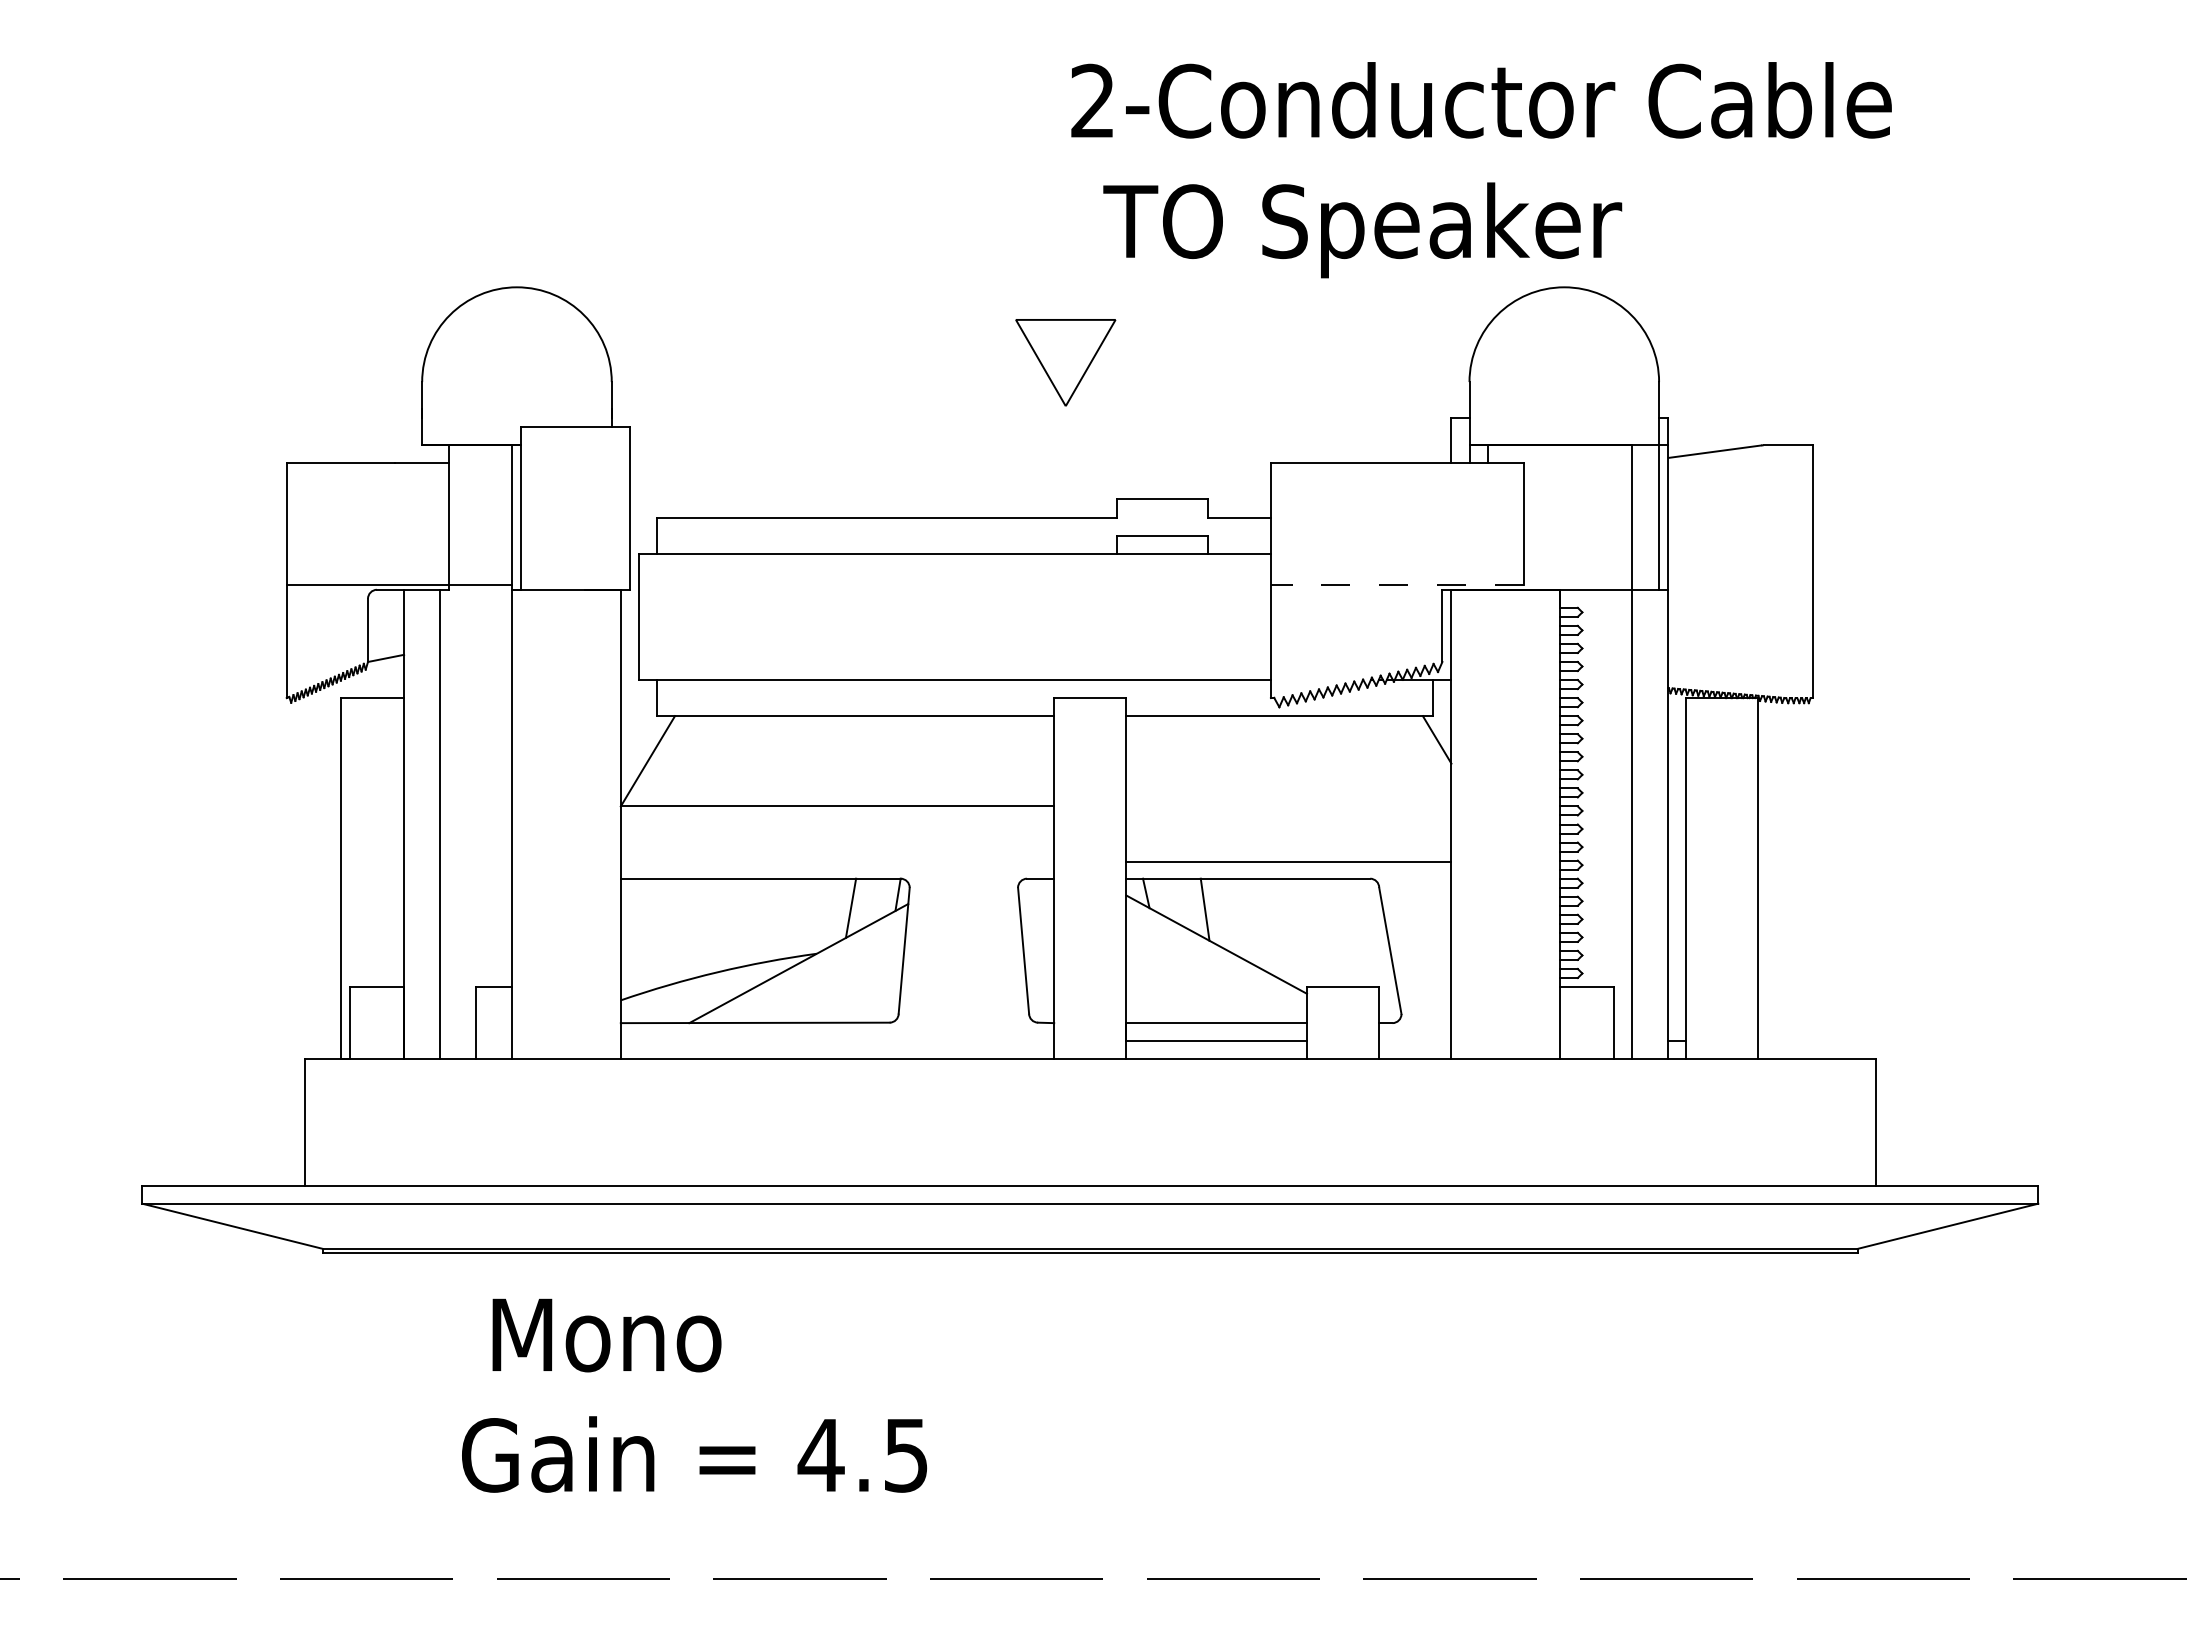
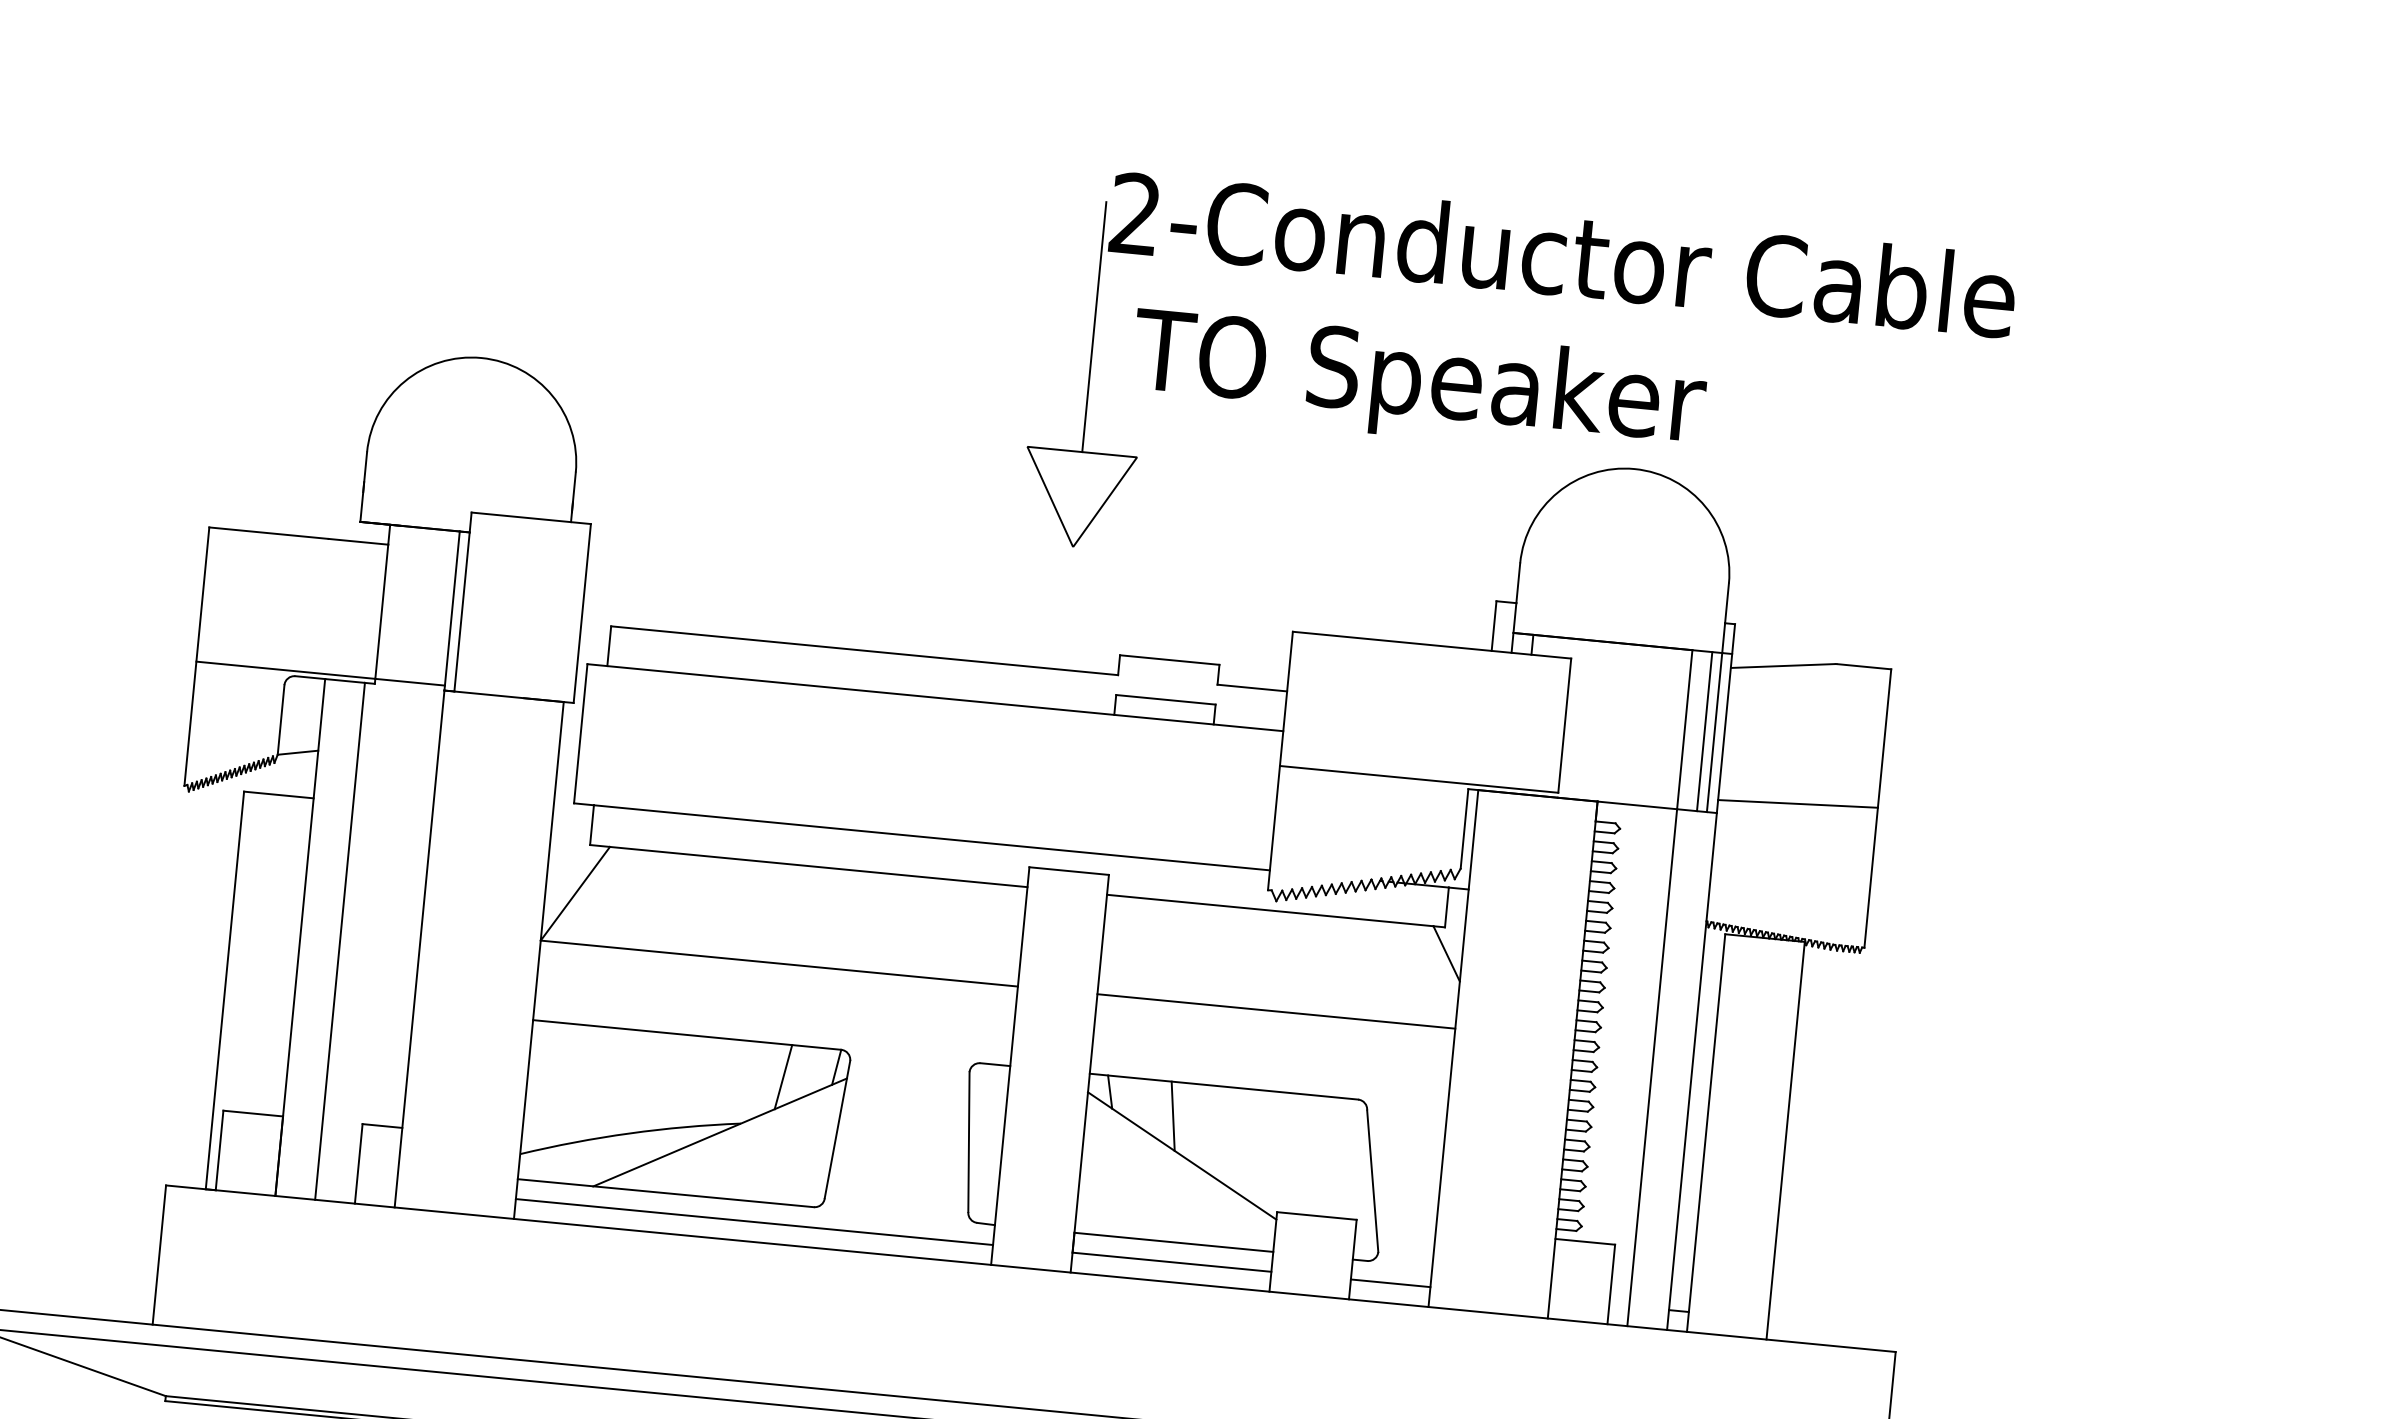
line: (1065, 205) -> (1094, 326), added
line: (1650, 517) -> (1705, 731), added
line: (1740, 574) -> (1798, 803), added
line: (1396, 585) -> (1418, 779), dashed -> solid
line: (1288, 862) -> (1275, 1011), moved
line: (837, 1041) -> (754, 1222), added
line: (1415, 1041) -> (1390, 1283), added

